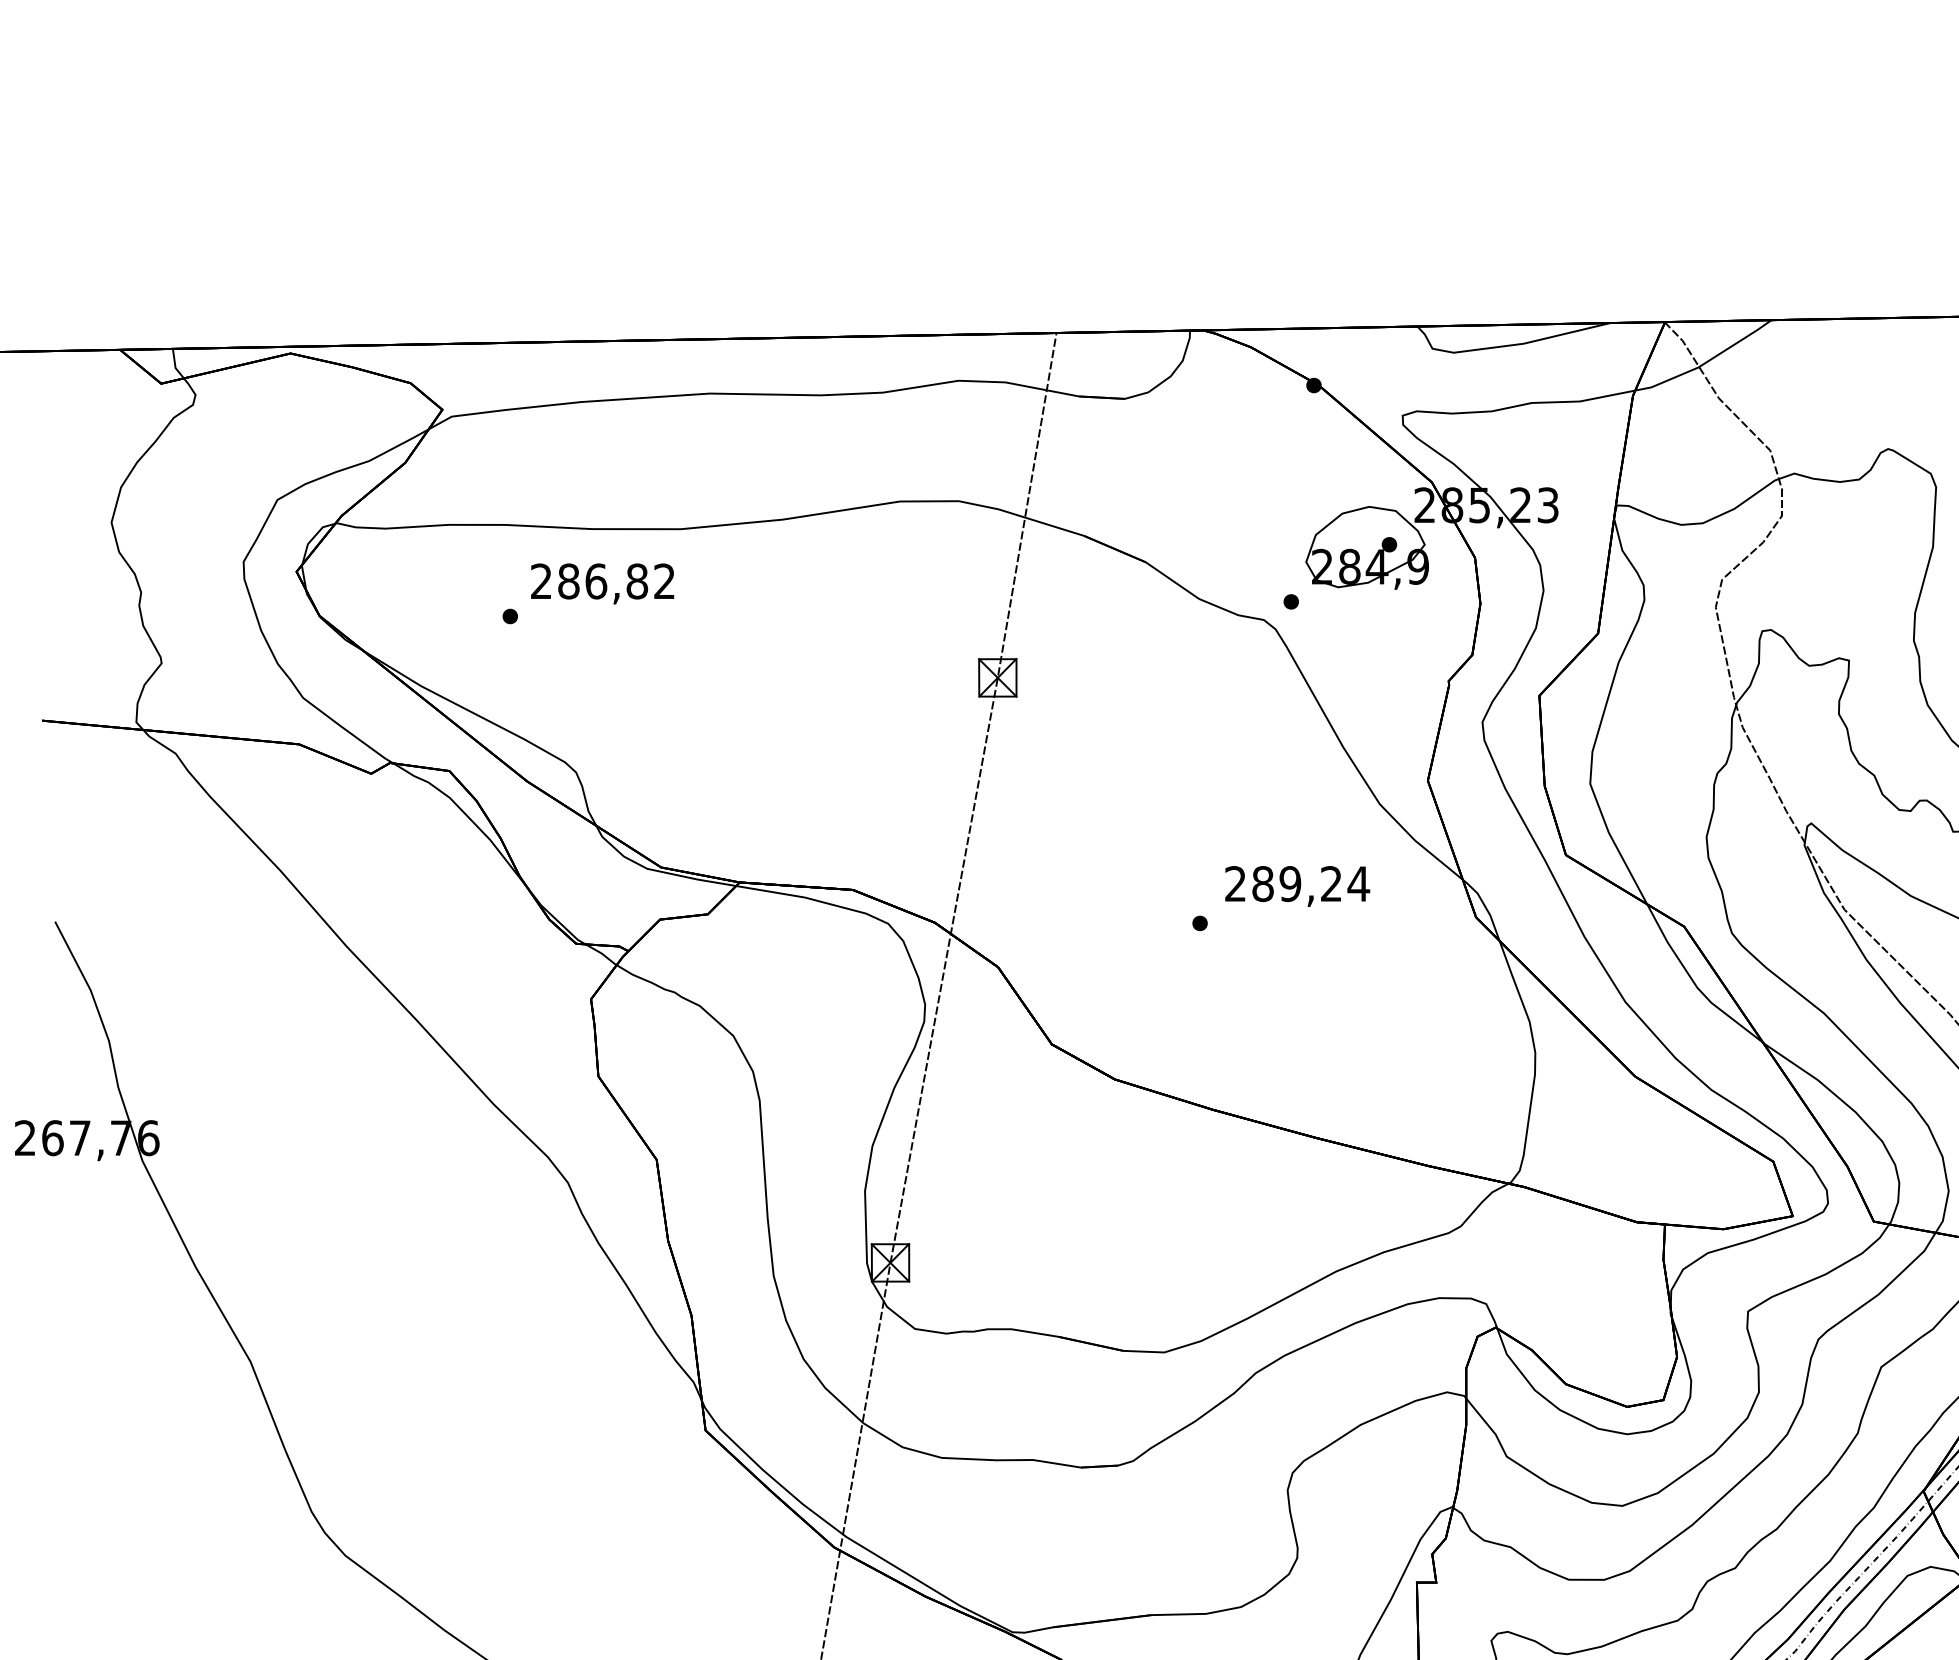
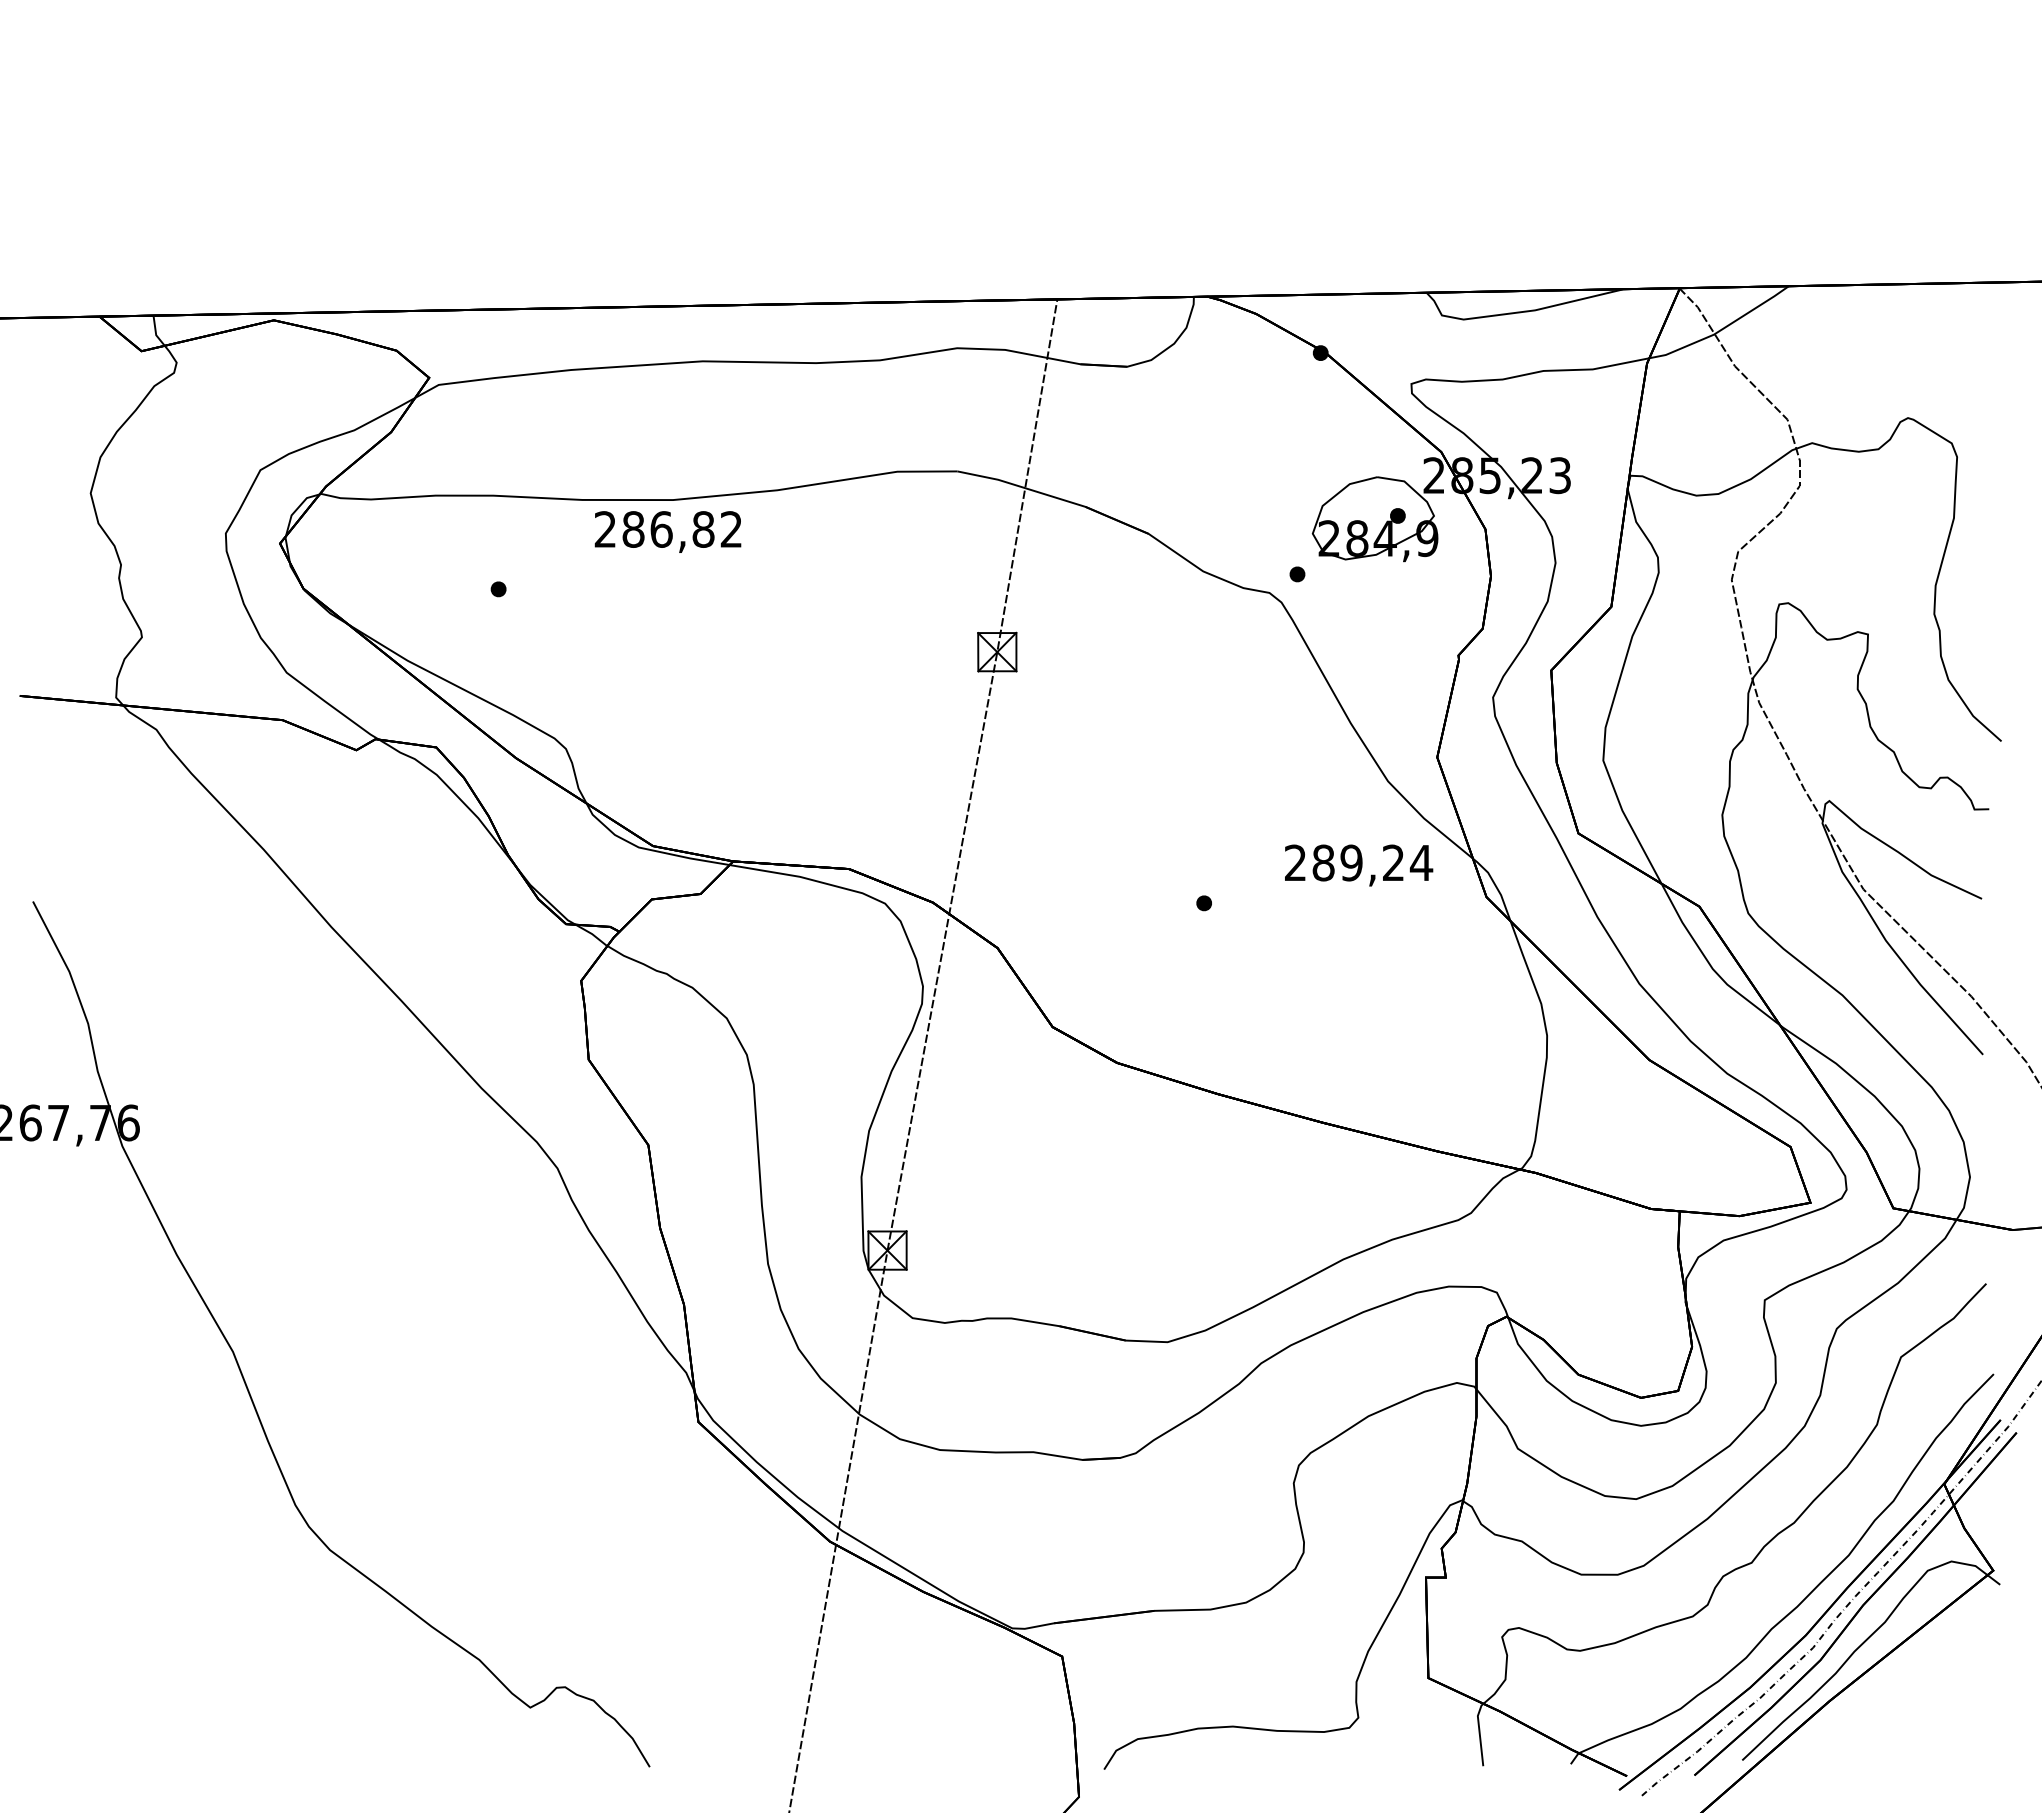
text: (602, 583) -> (667, 531), moved
text: (1298, 886) -> (1359, 865), moved

